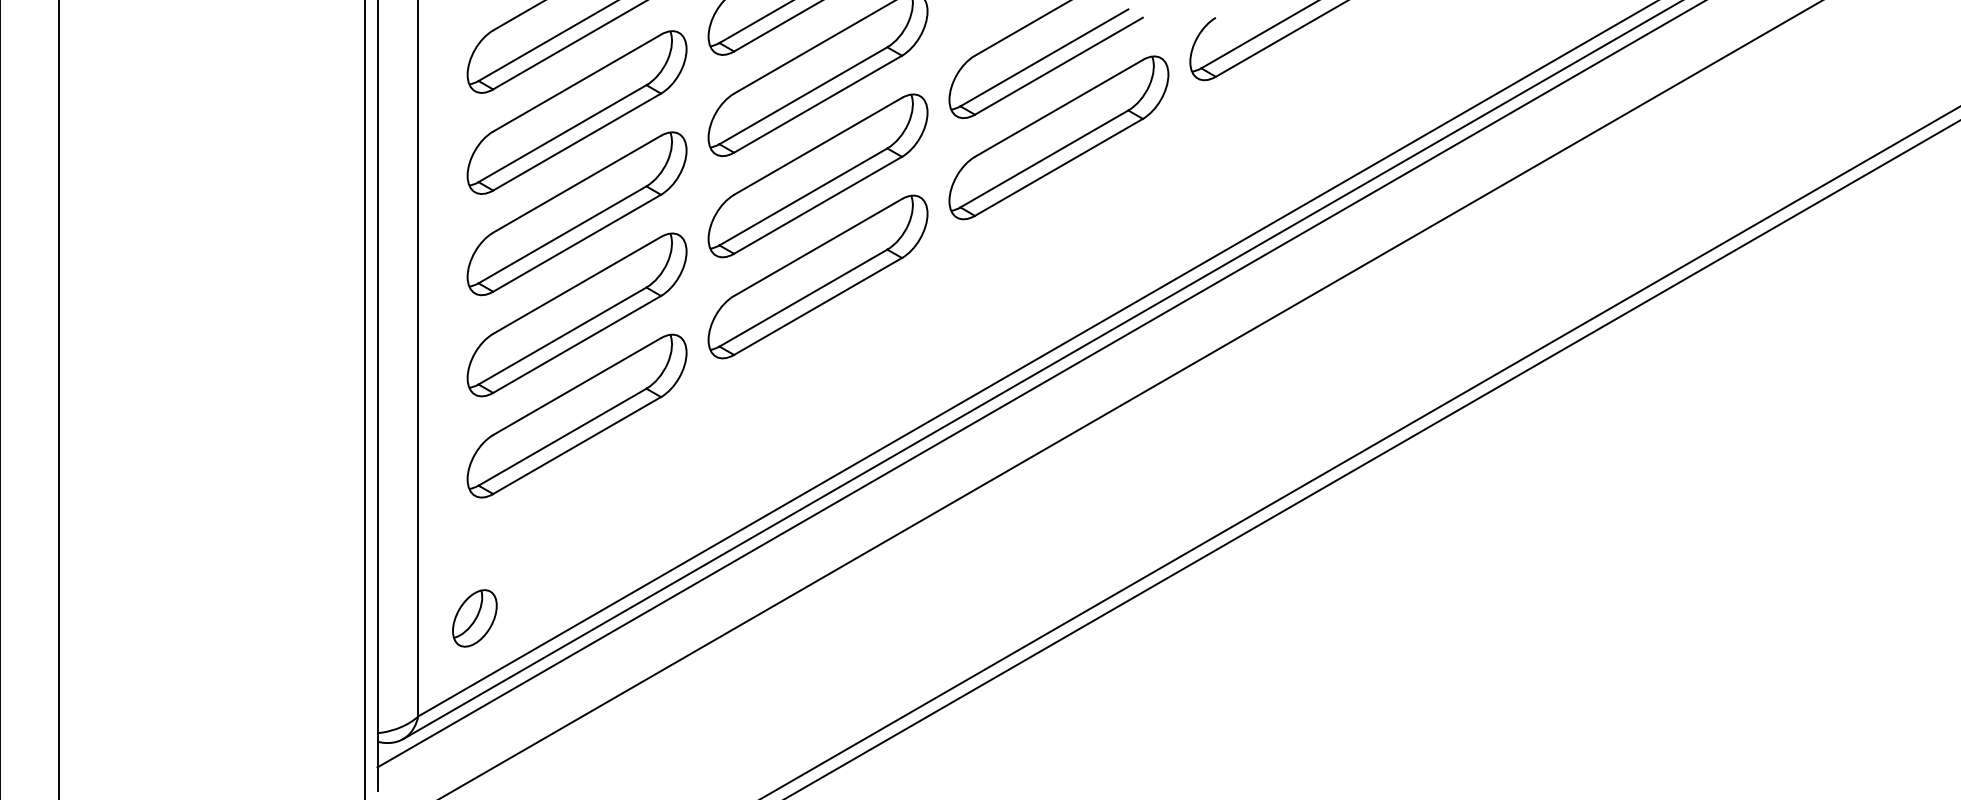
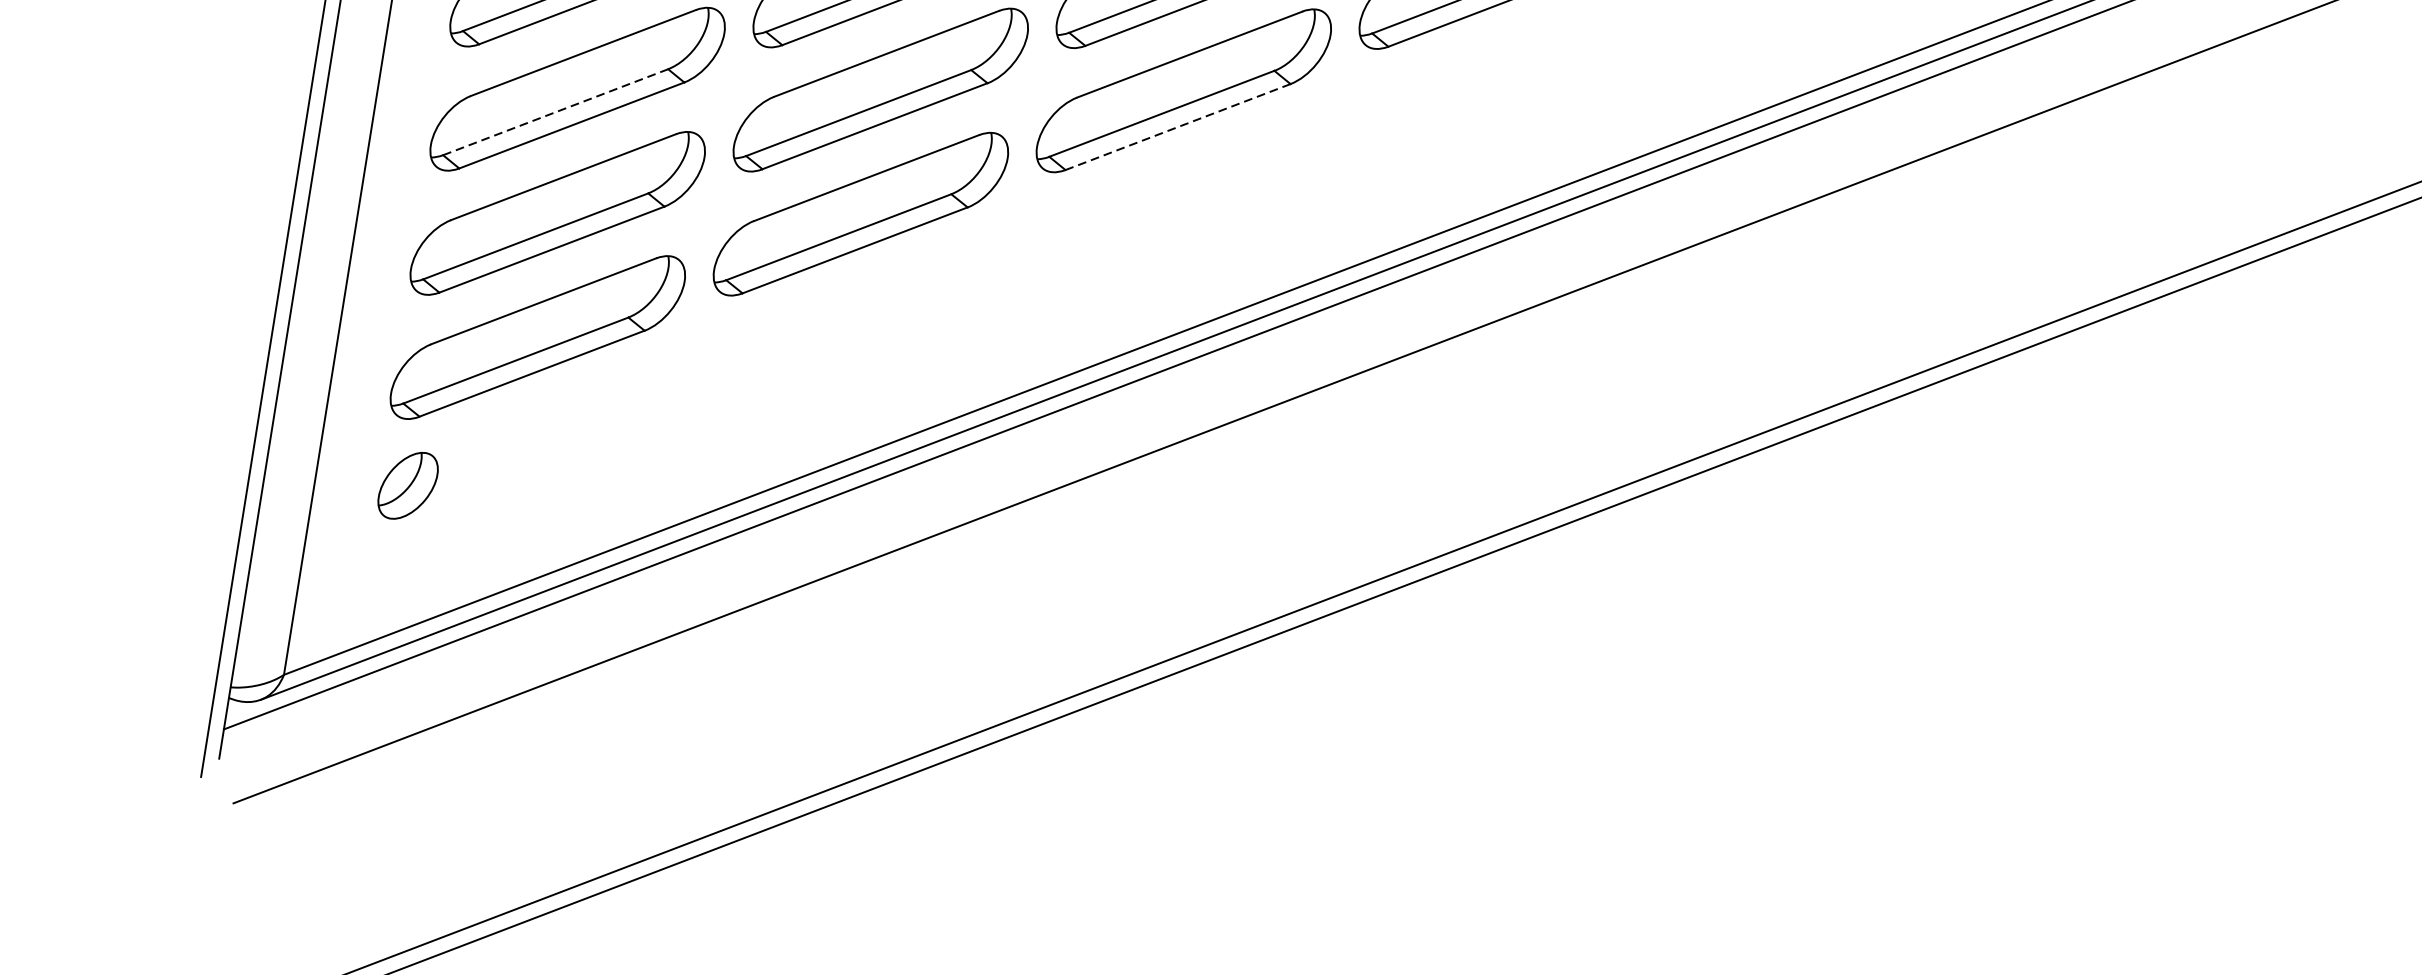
line: (1058, 167) -> (1177, 127), solid -> dashed
line: (562, 234) -> (555, 111), solid -> dashed
part: (474, 618) -> (407, 485), moved

